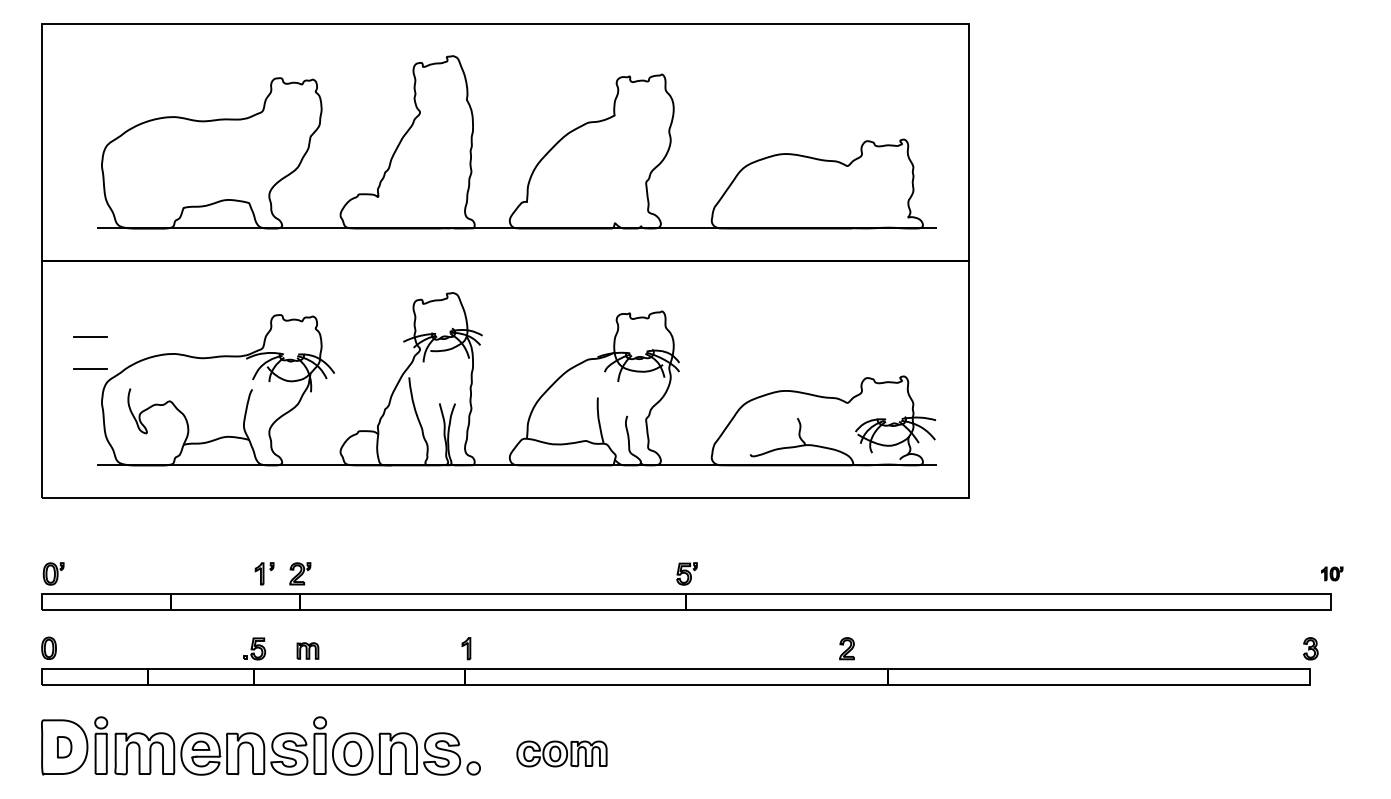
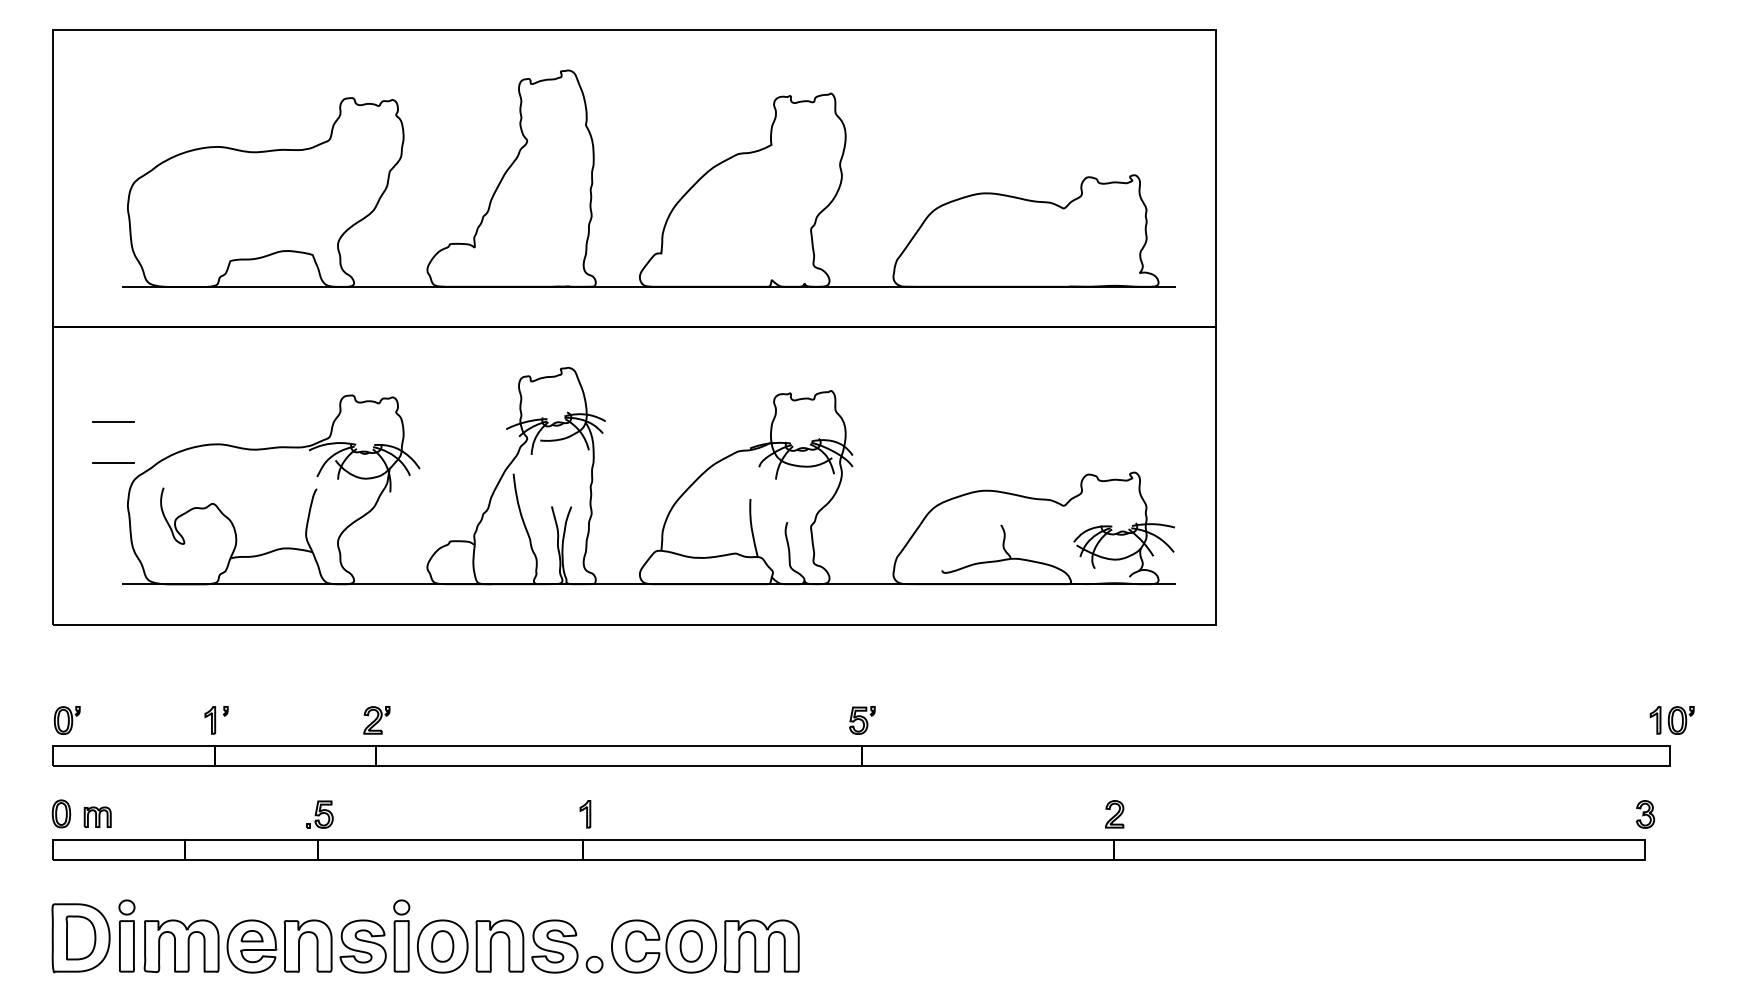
part: (264, 573) -> (216, 719), moved
part: (1332, 573) -> (1672, 719), size x1.67
part: (846, 648) -> (1114, 814), moved
part: (307, 650) -> (97, 816), moved
part: (64, 747) -> (80, 938), size x1.67
part: (561, 753) -> (704, 945), size x1.67

